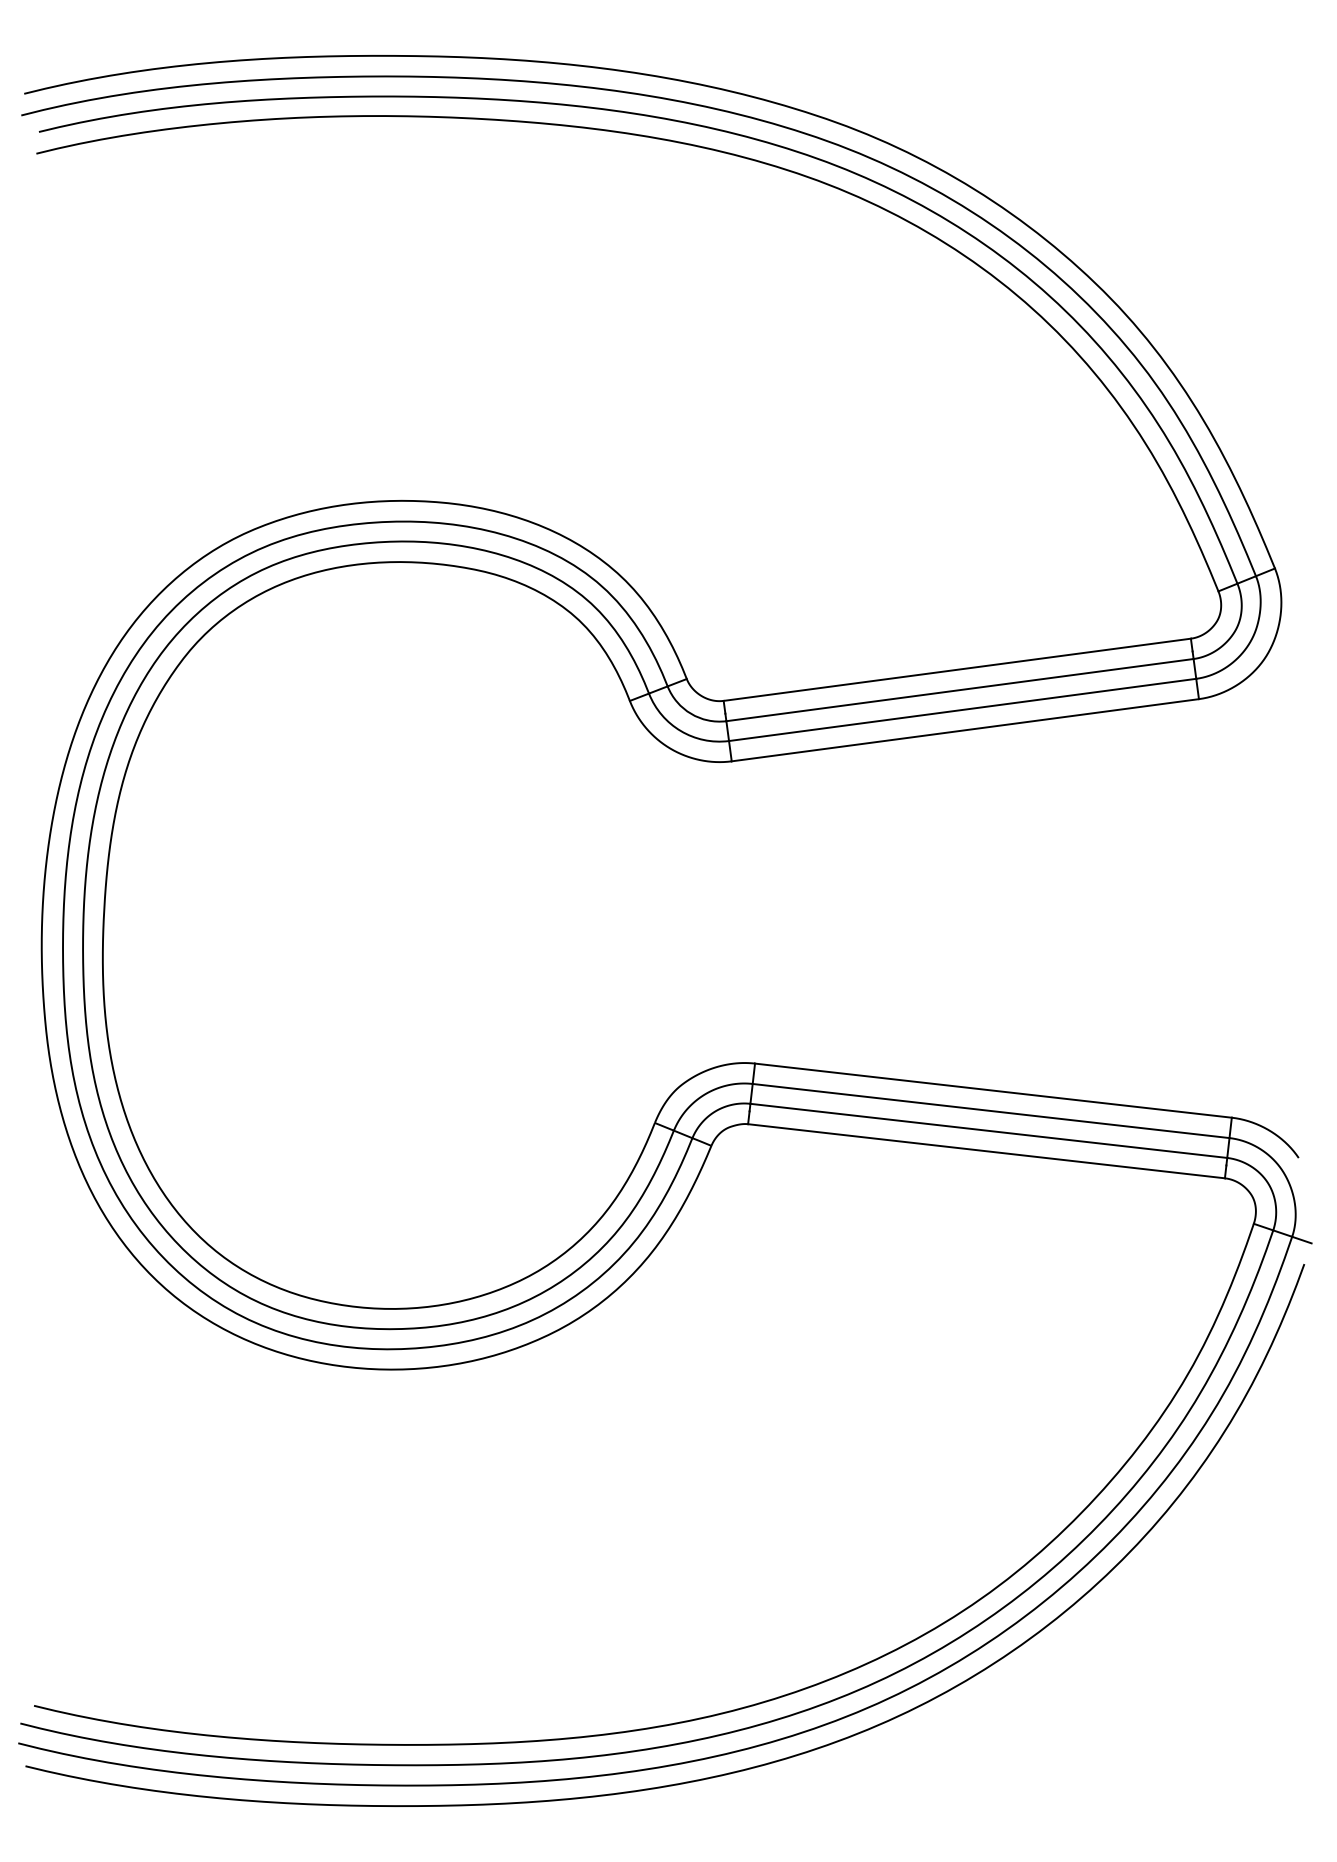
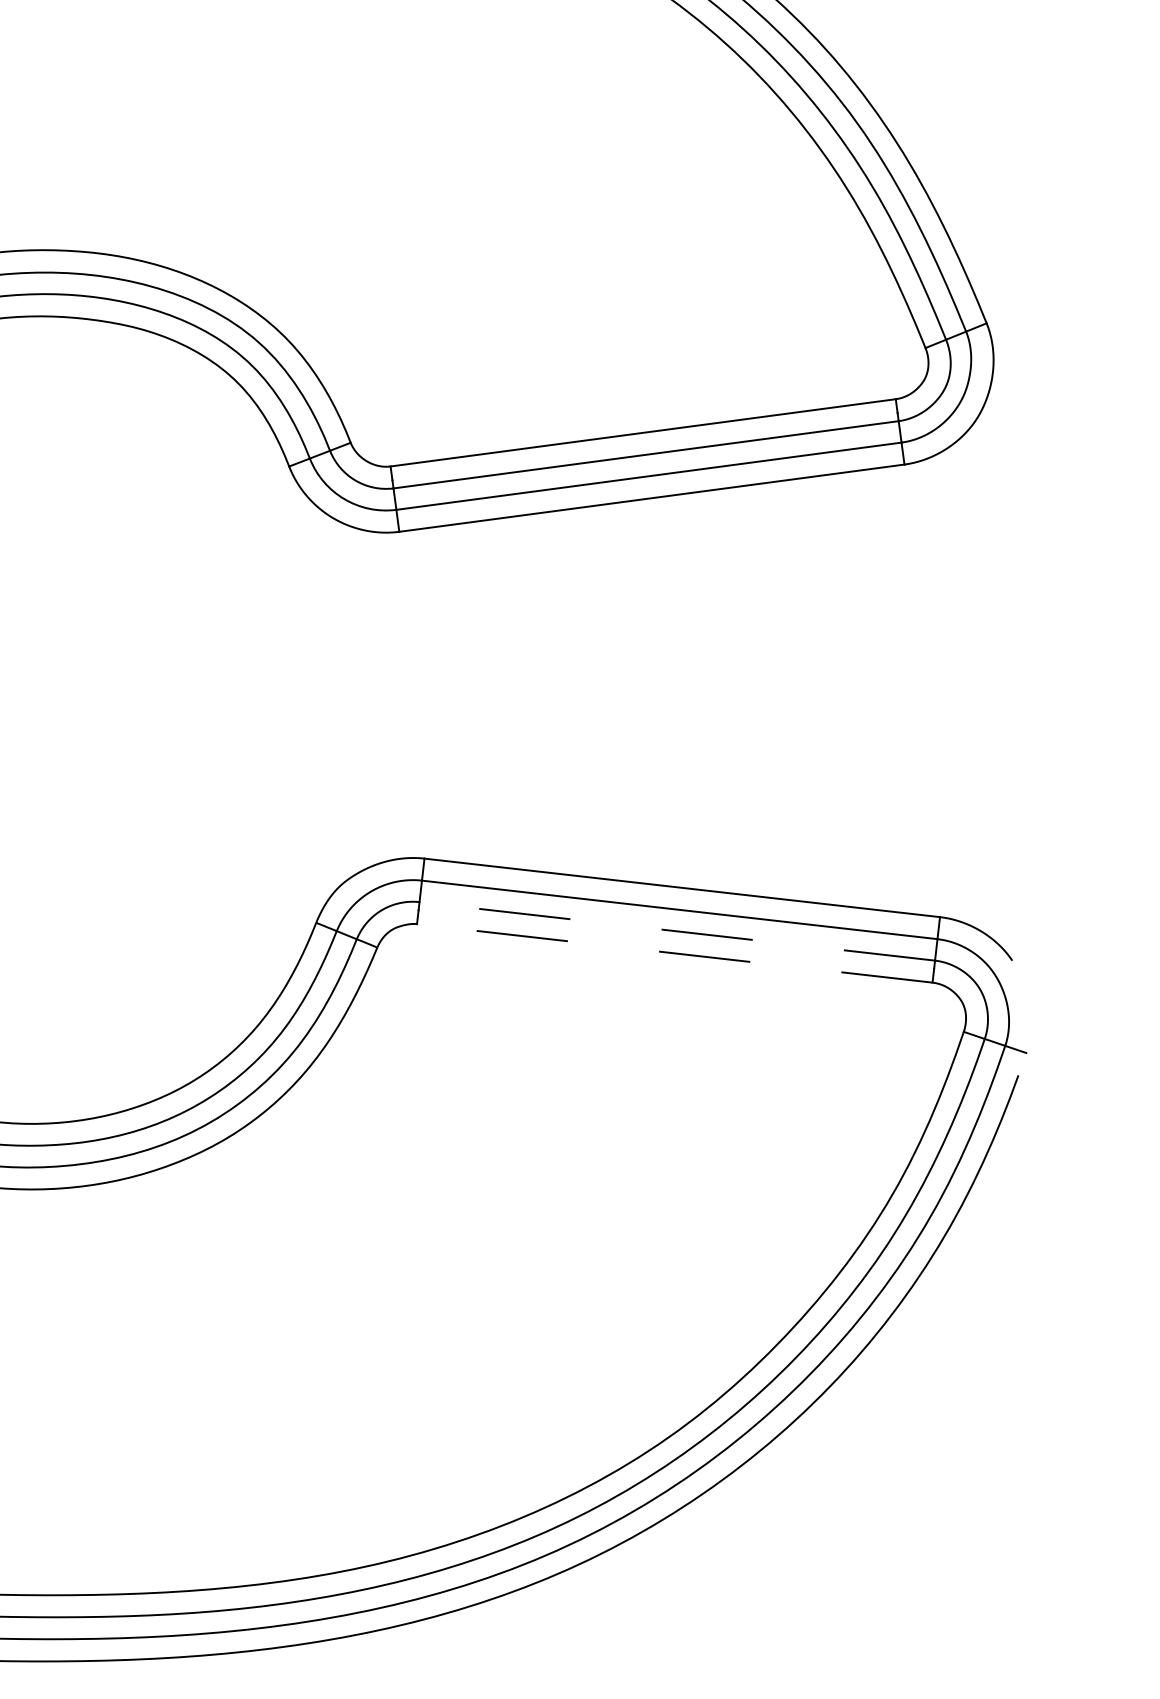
line: (988, 1130) -> (676, 930), solid -> dashed
line: (986, 1151) -> (674, 953), solid -> dashed

